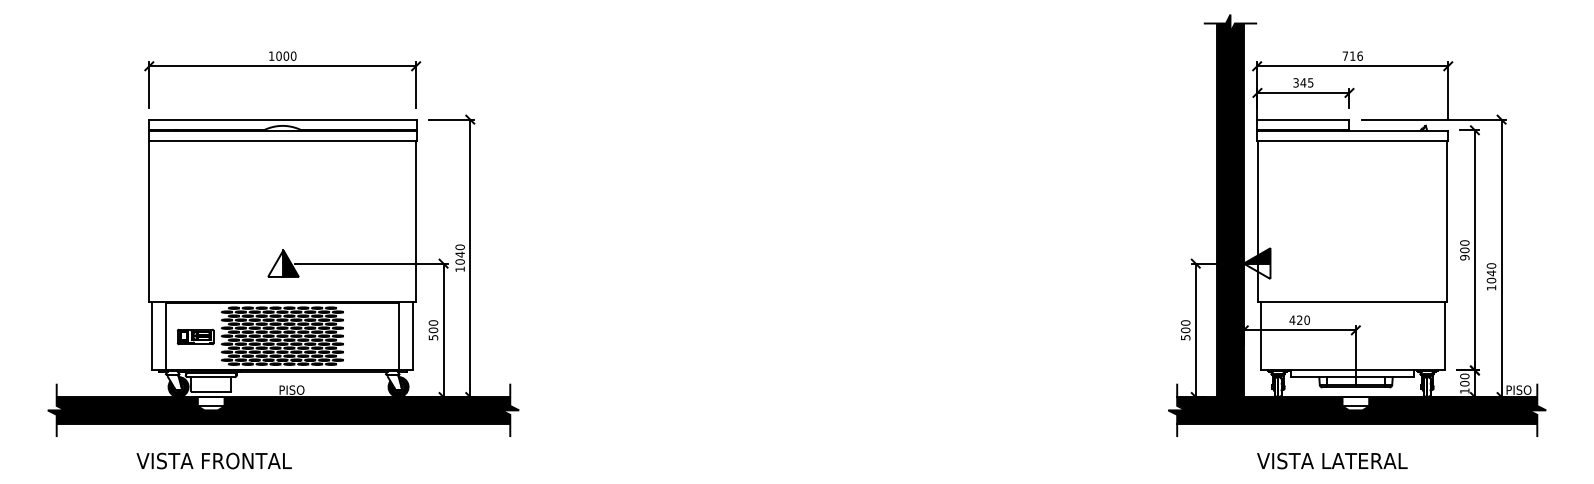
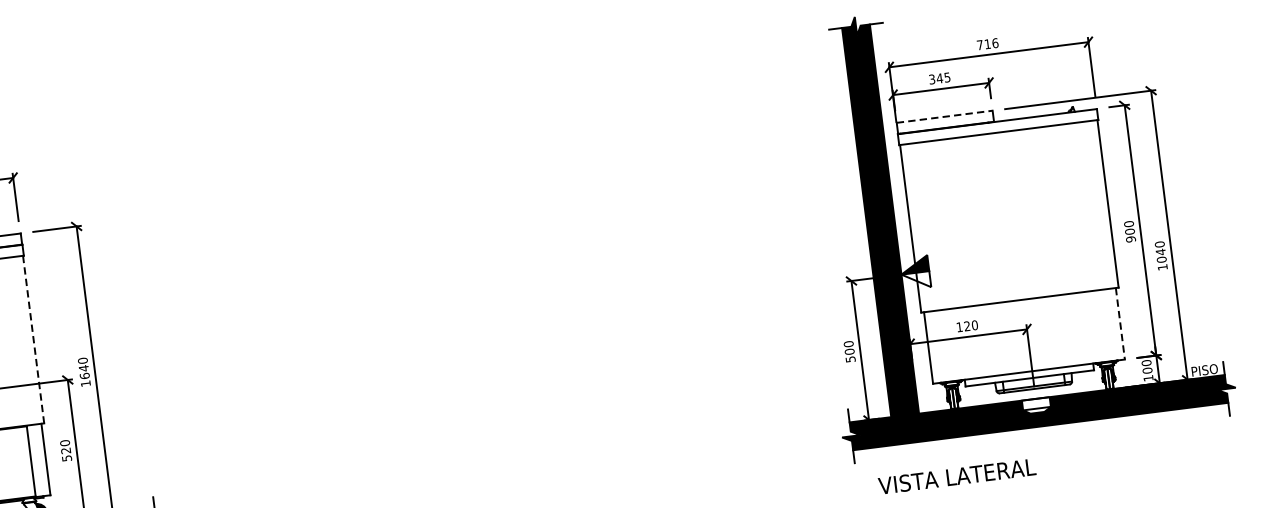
line: (1303, 119) -> (944, 116), solid -> dashed
line: (416, 221) -> (34, 339), solid -> dashed
text: (459, 261) -> (84, 375), 1040 -> 1640
text: (1292, 319) -> (959, 326), 420 -> 120
text: (433, 330) -> (66, 450), 500 -> 520
line: (1444, 336) -> (1120, 324), solid -> dashed
text: (1332, 460) -> (957, 475), moved

